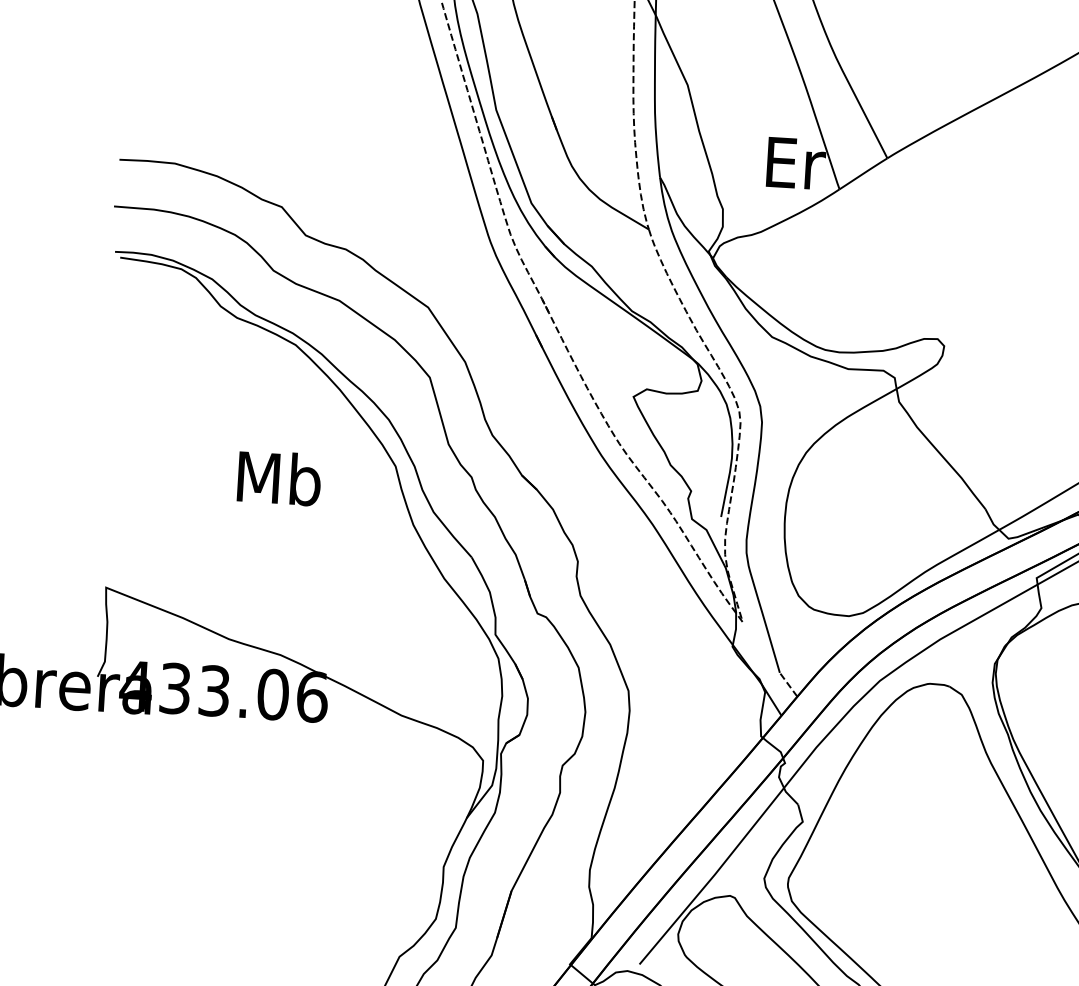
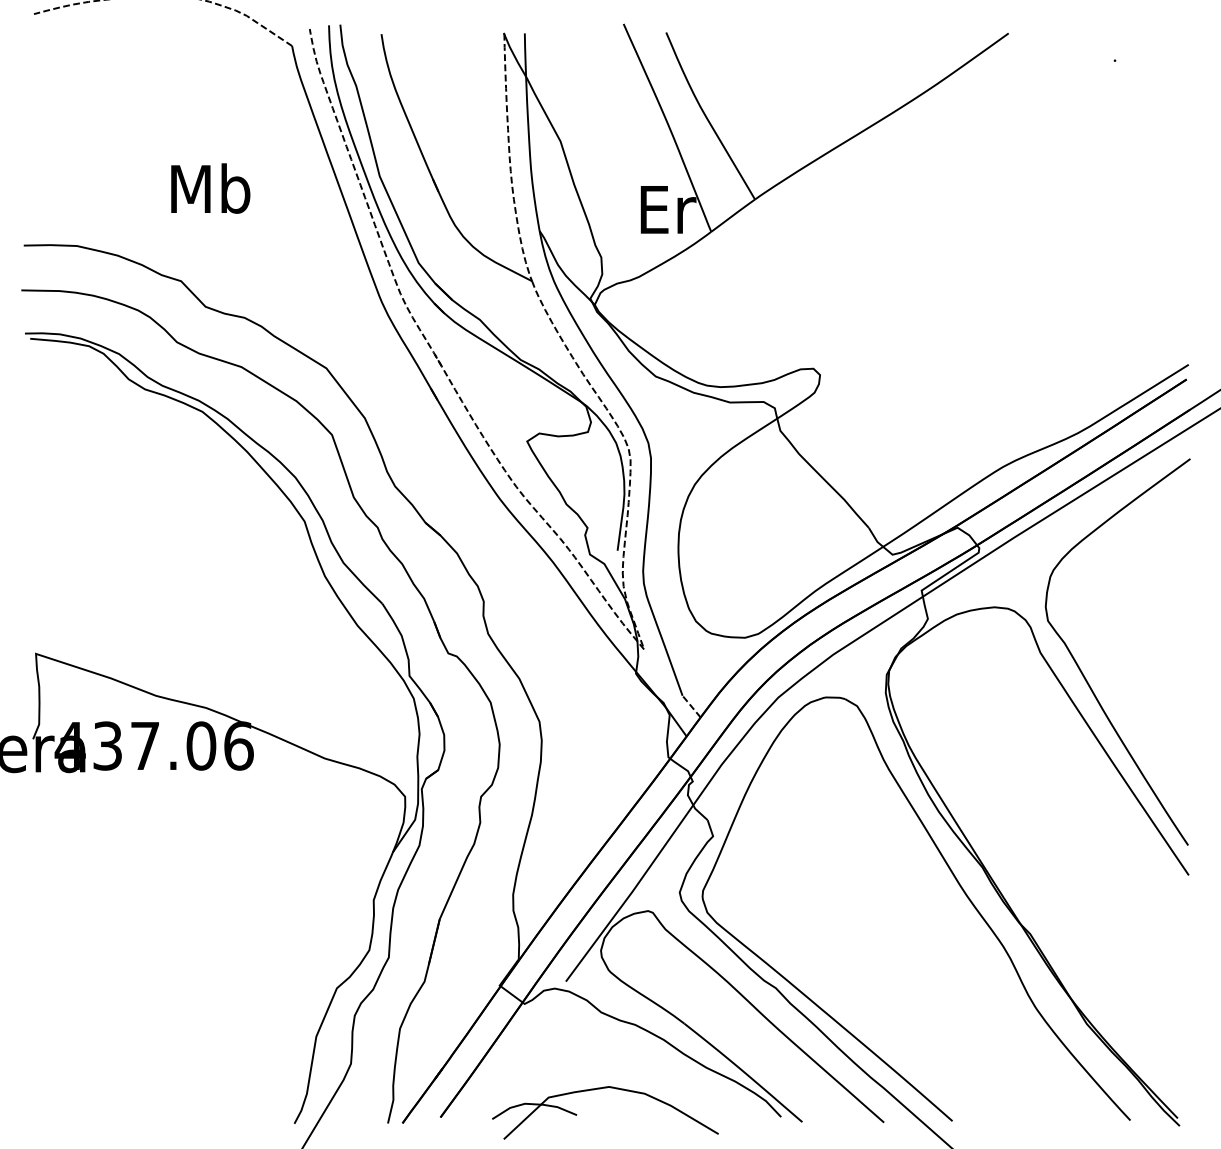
text: (279, 478) -> (210, 188), moved
text: (214, 690) -> (145, 745), 433.06 -> 437.06

